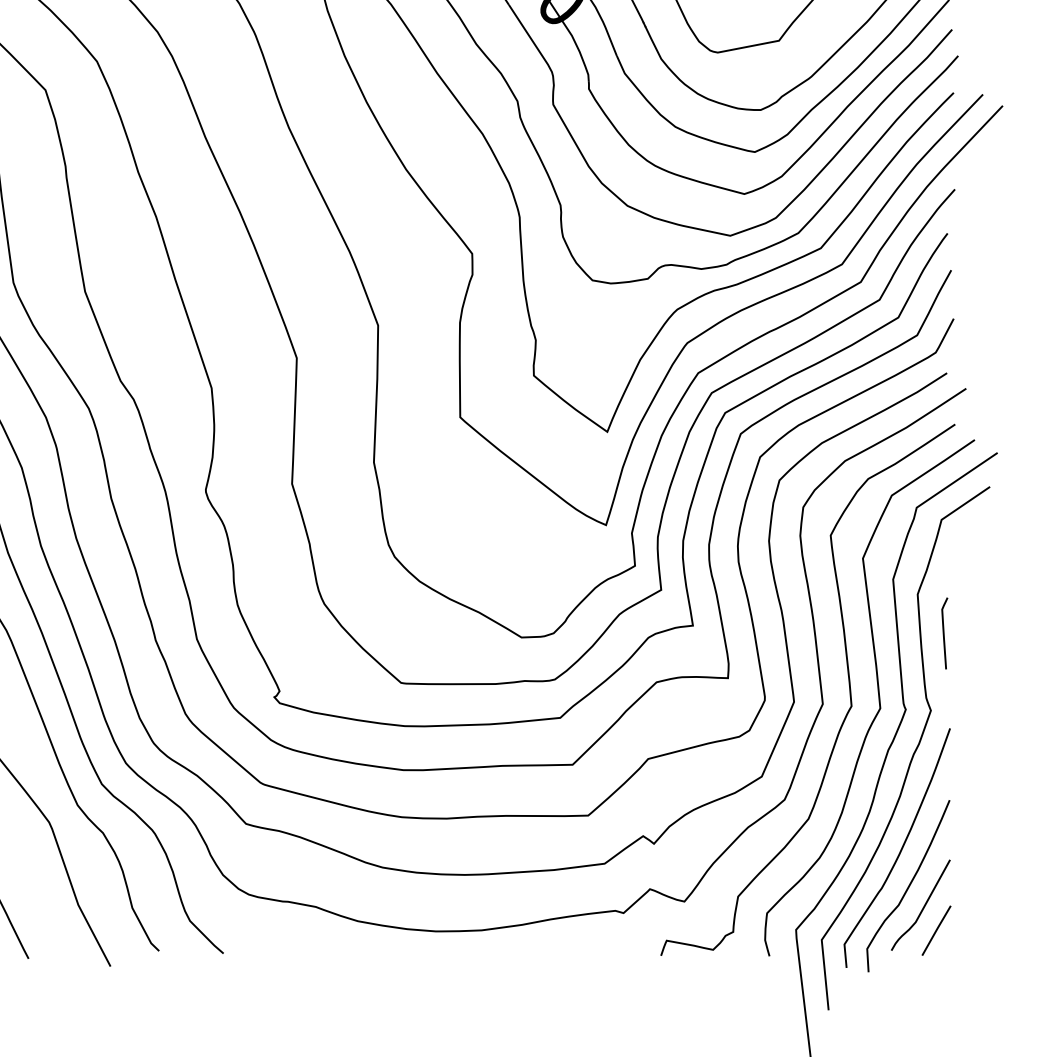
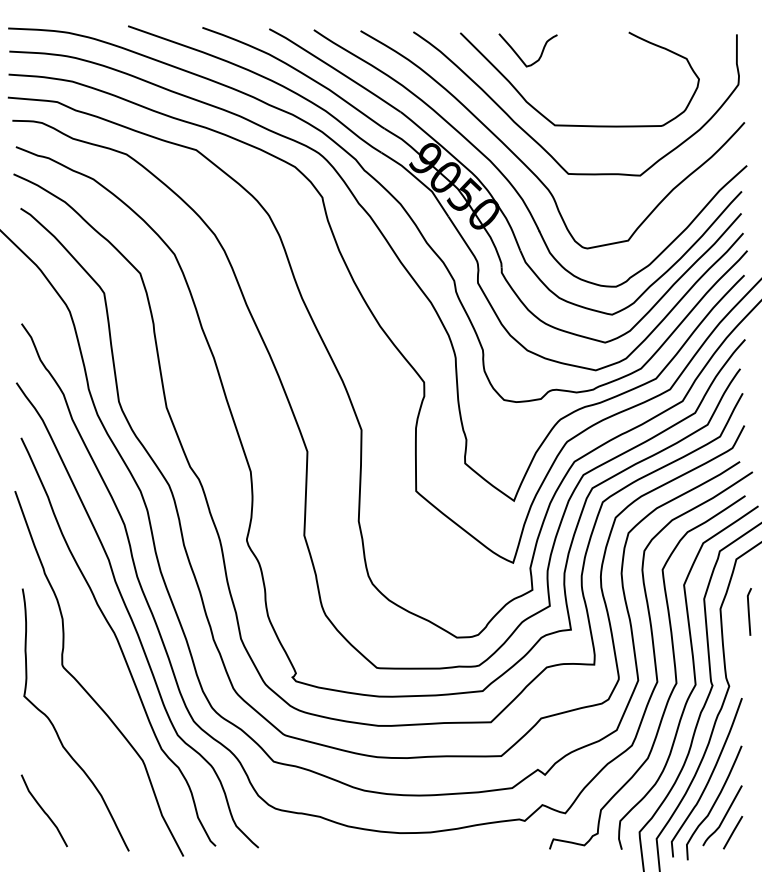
curve: (943, 632) -> (748, 611), moved

